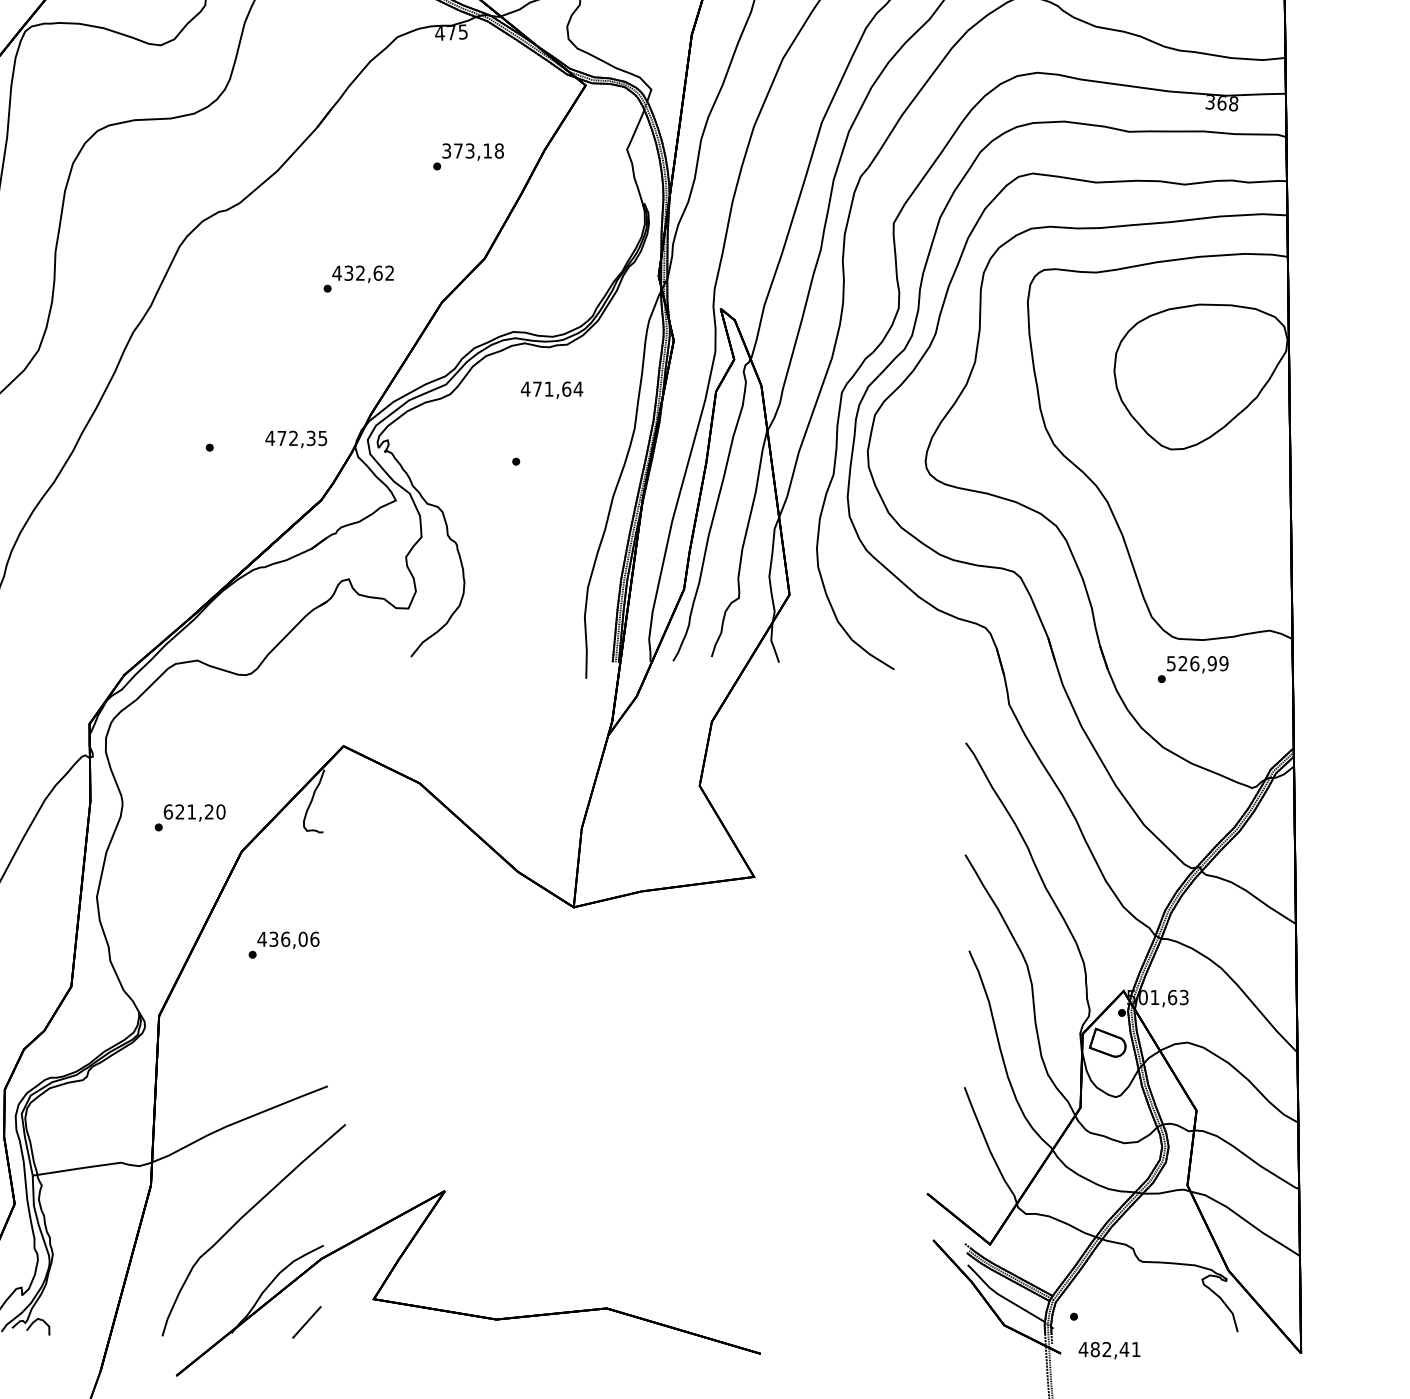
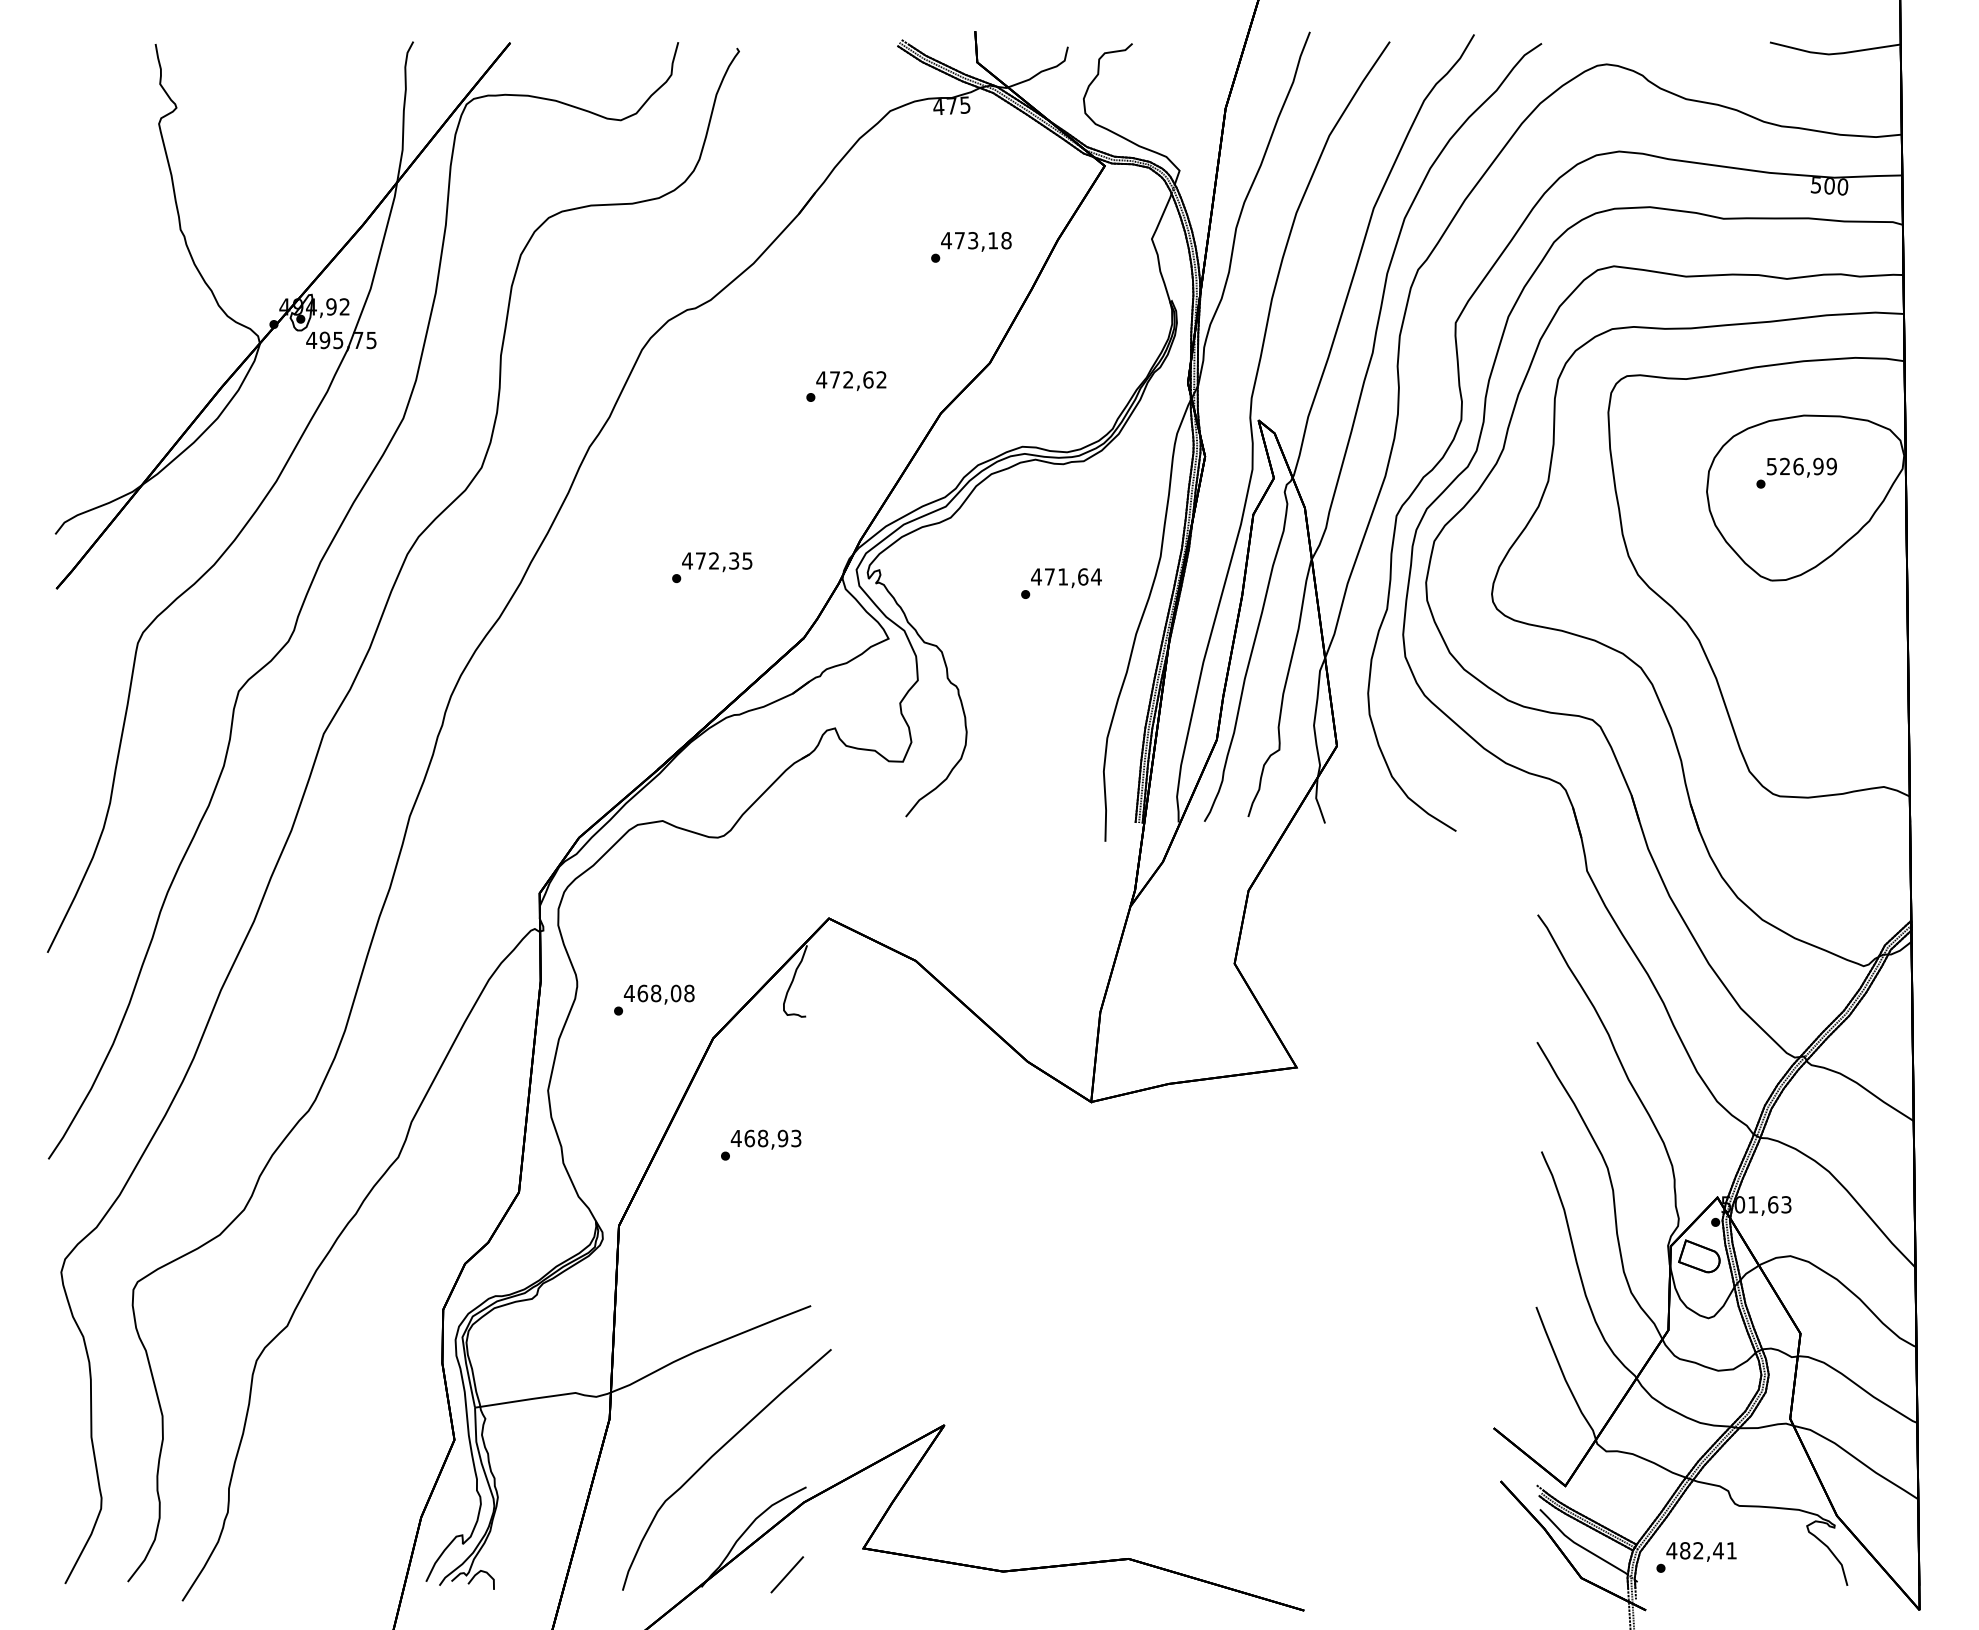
text: (1222, 103) -> (1830, 186), 368 -> 500
text: (446, 150) -> (946, 240), 373,18 -> 473,18
text: (349, 272) -> (835, 379), 432,62 -> 472,62
text: (552, 390) -> (1066, 578), moved
text: (296, 439) -> (717, 562), moved
text: (1193, 668) -> (1796, 472), moved
text: (193, 811) -> (658, 993), 621,20 -> 468,08
text: (293, 939) -> (772, 1138), 436,06 -> 468,93
text: (1109, 1350) -> (1701, 1551), moved

